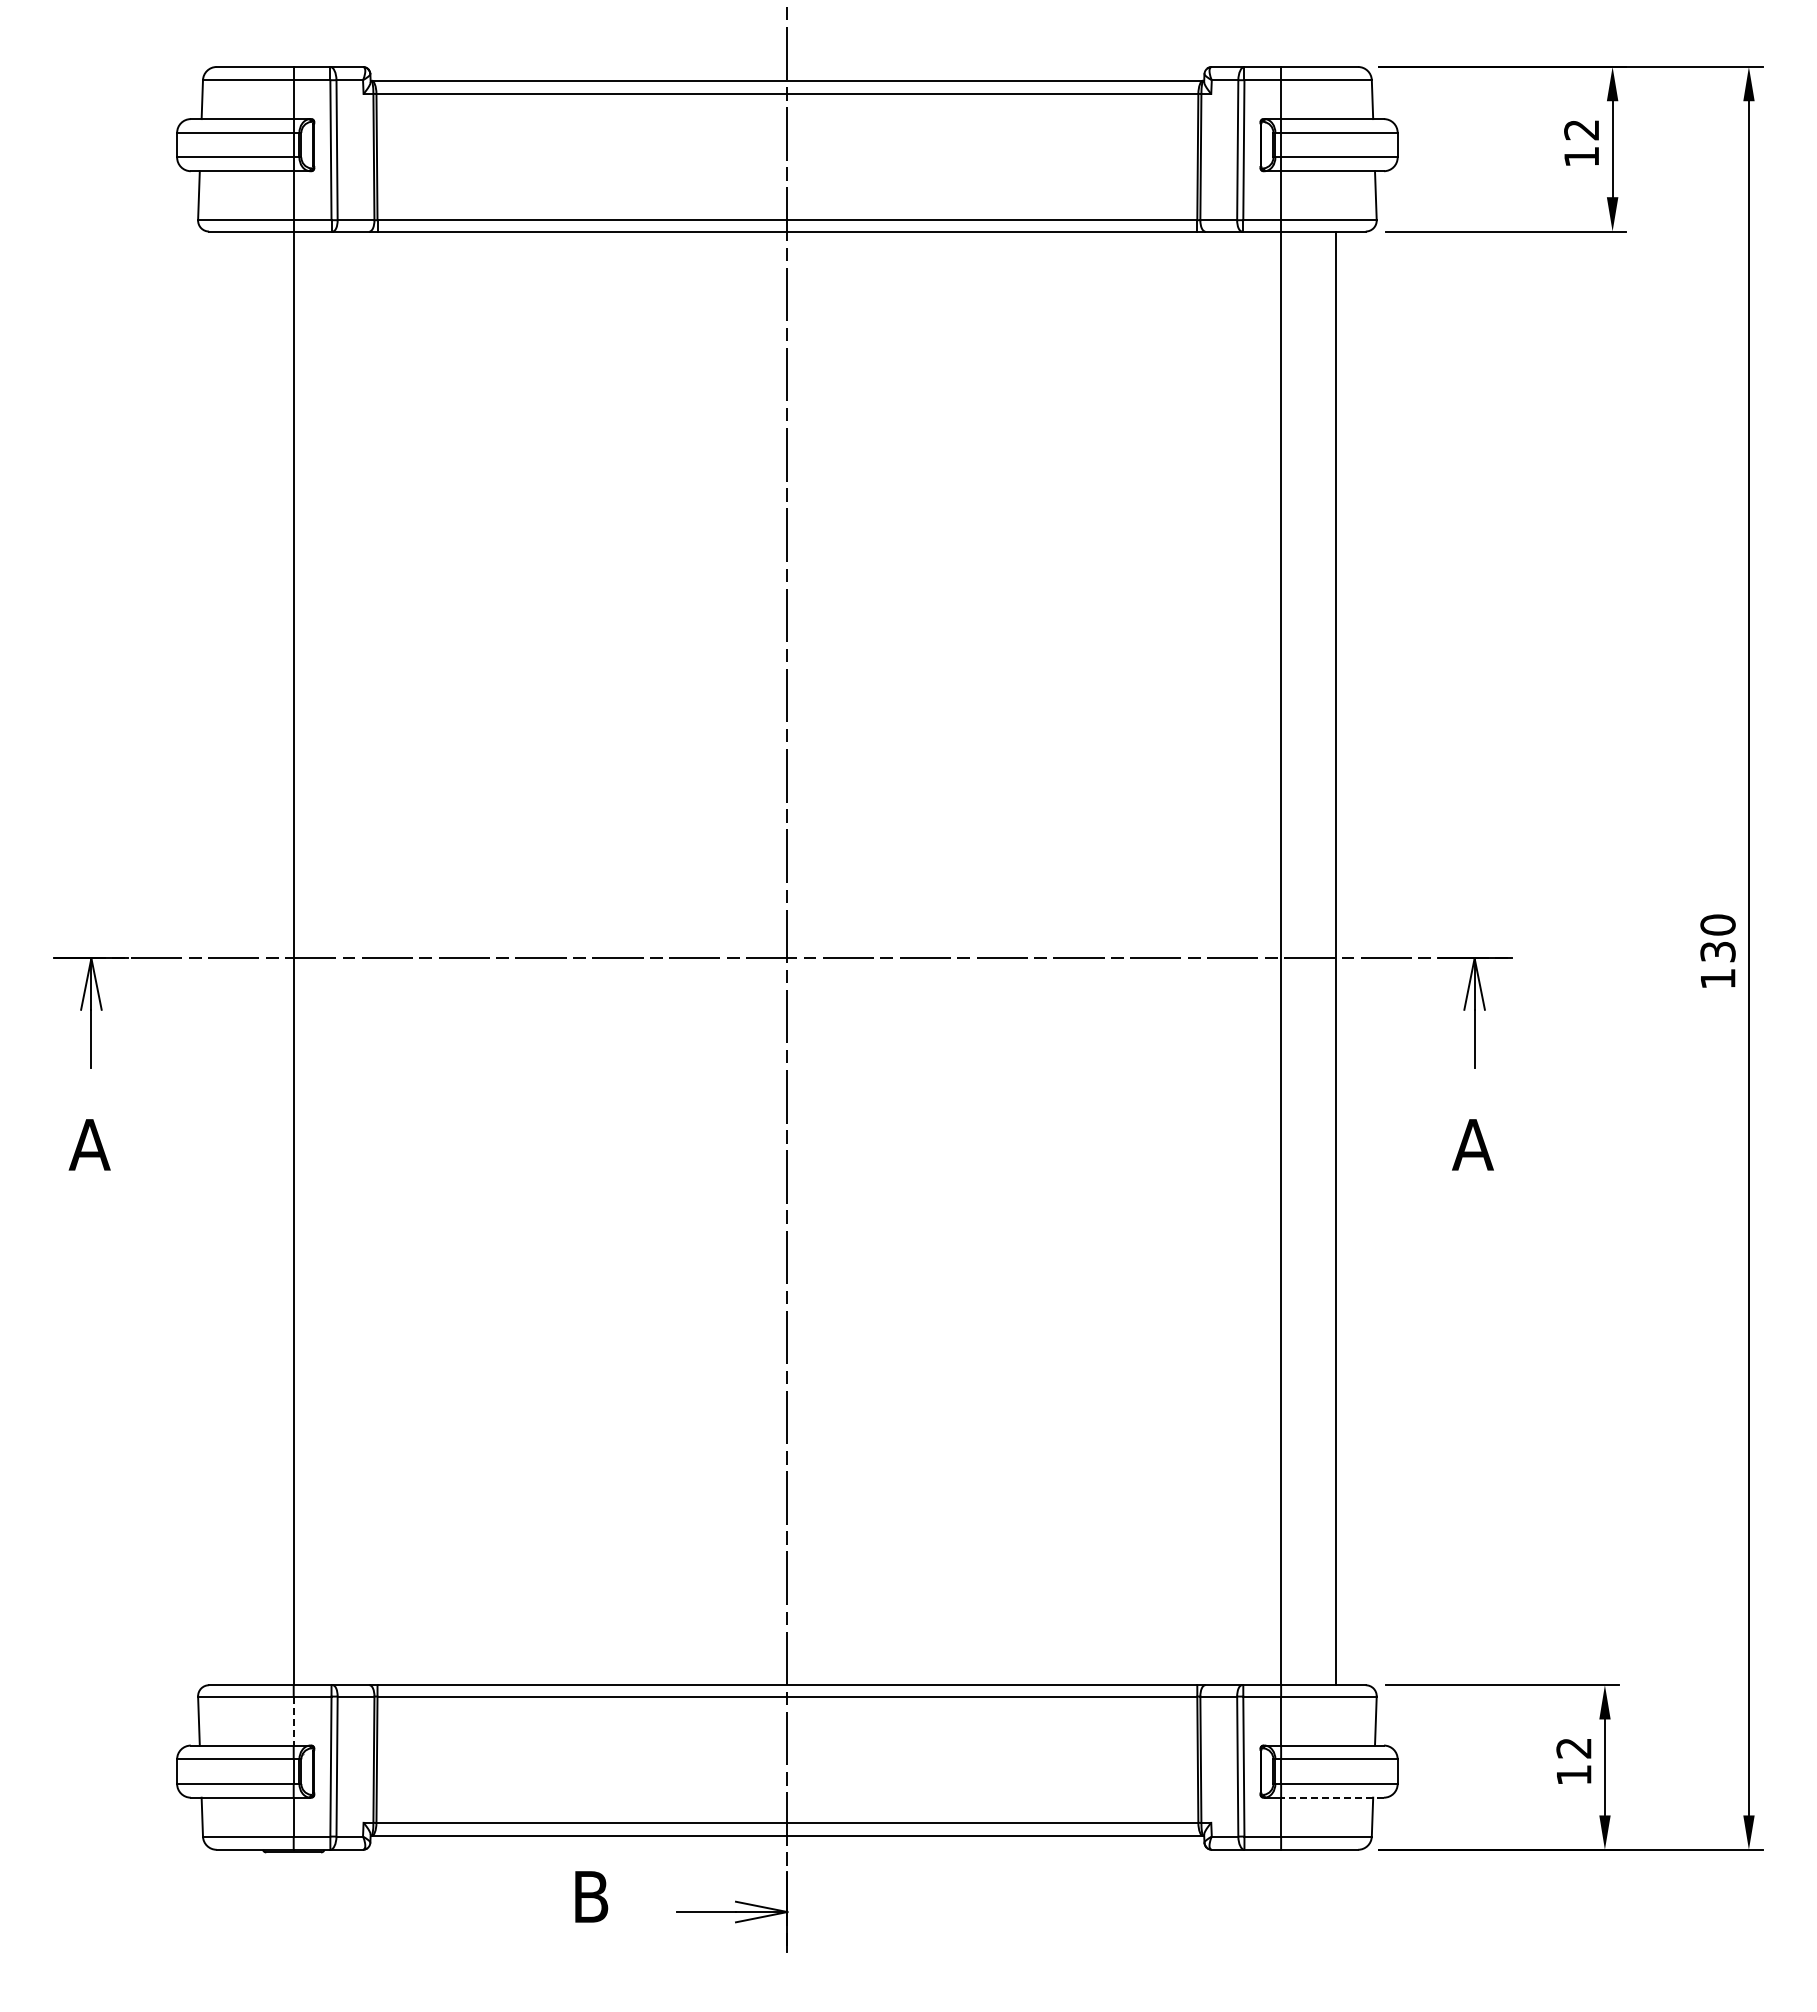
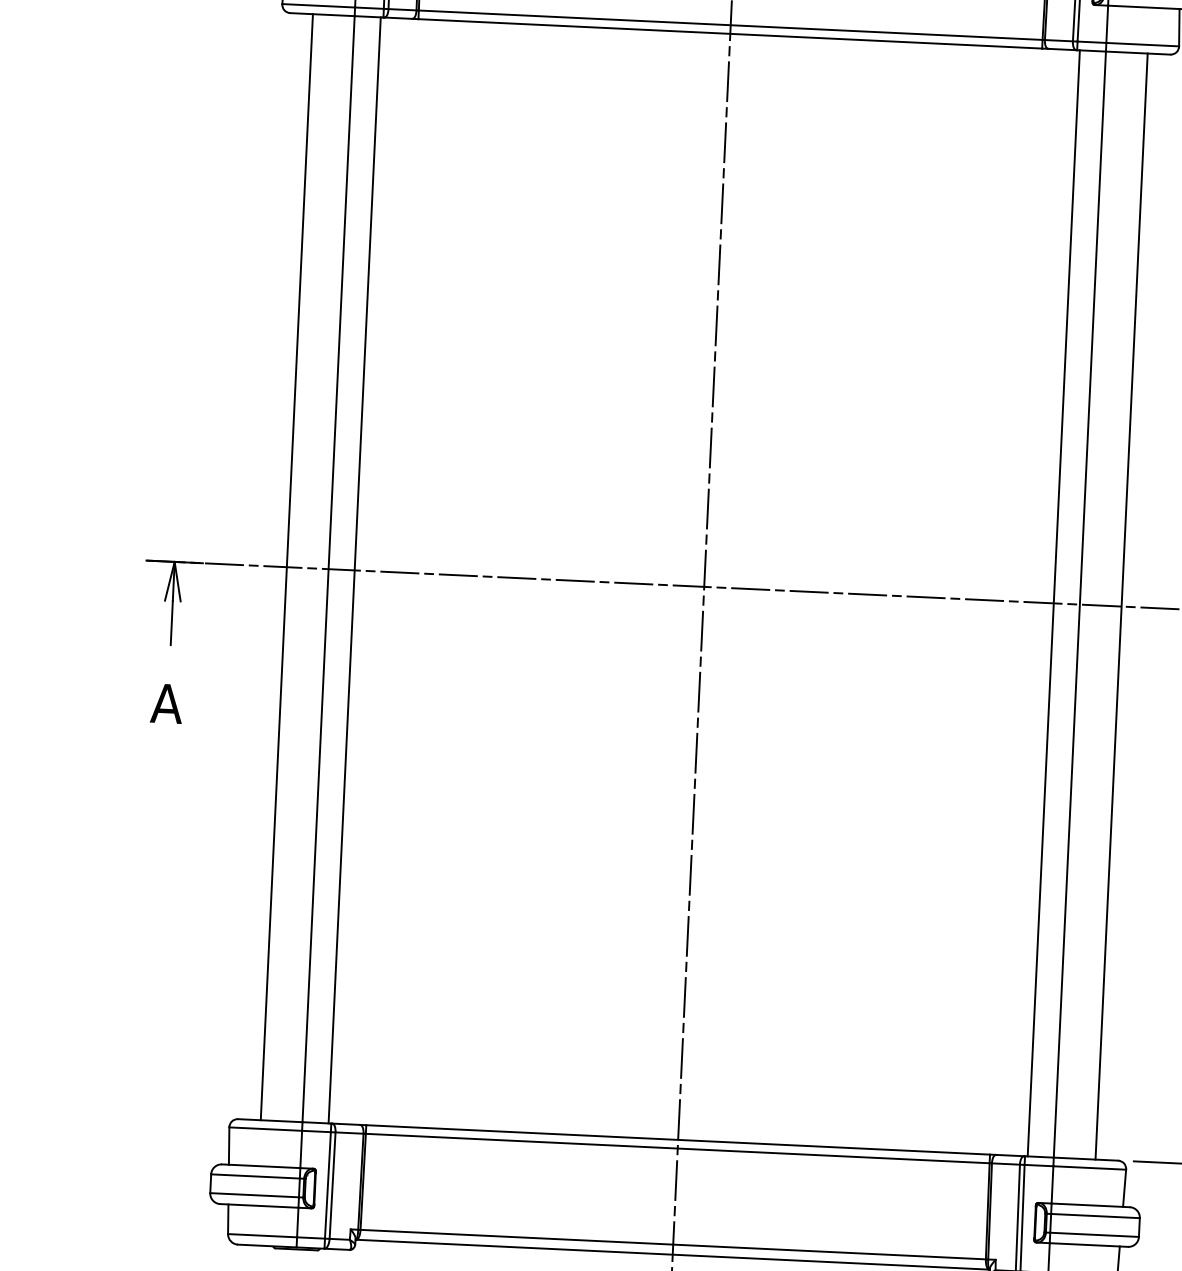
line: (238, 958) -> (286, 567), added
line: (328, 958) -> (355, 570), added
line: (1246, 958) -> (1053, 603), added
line: (293, 1721) -> (301, 1149), dashed -> solid
line: (1332, 1797) -> (1088, 1244), dashed -> solid

